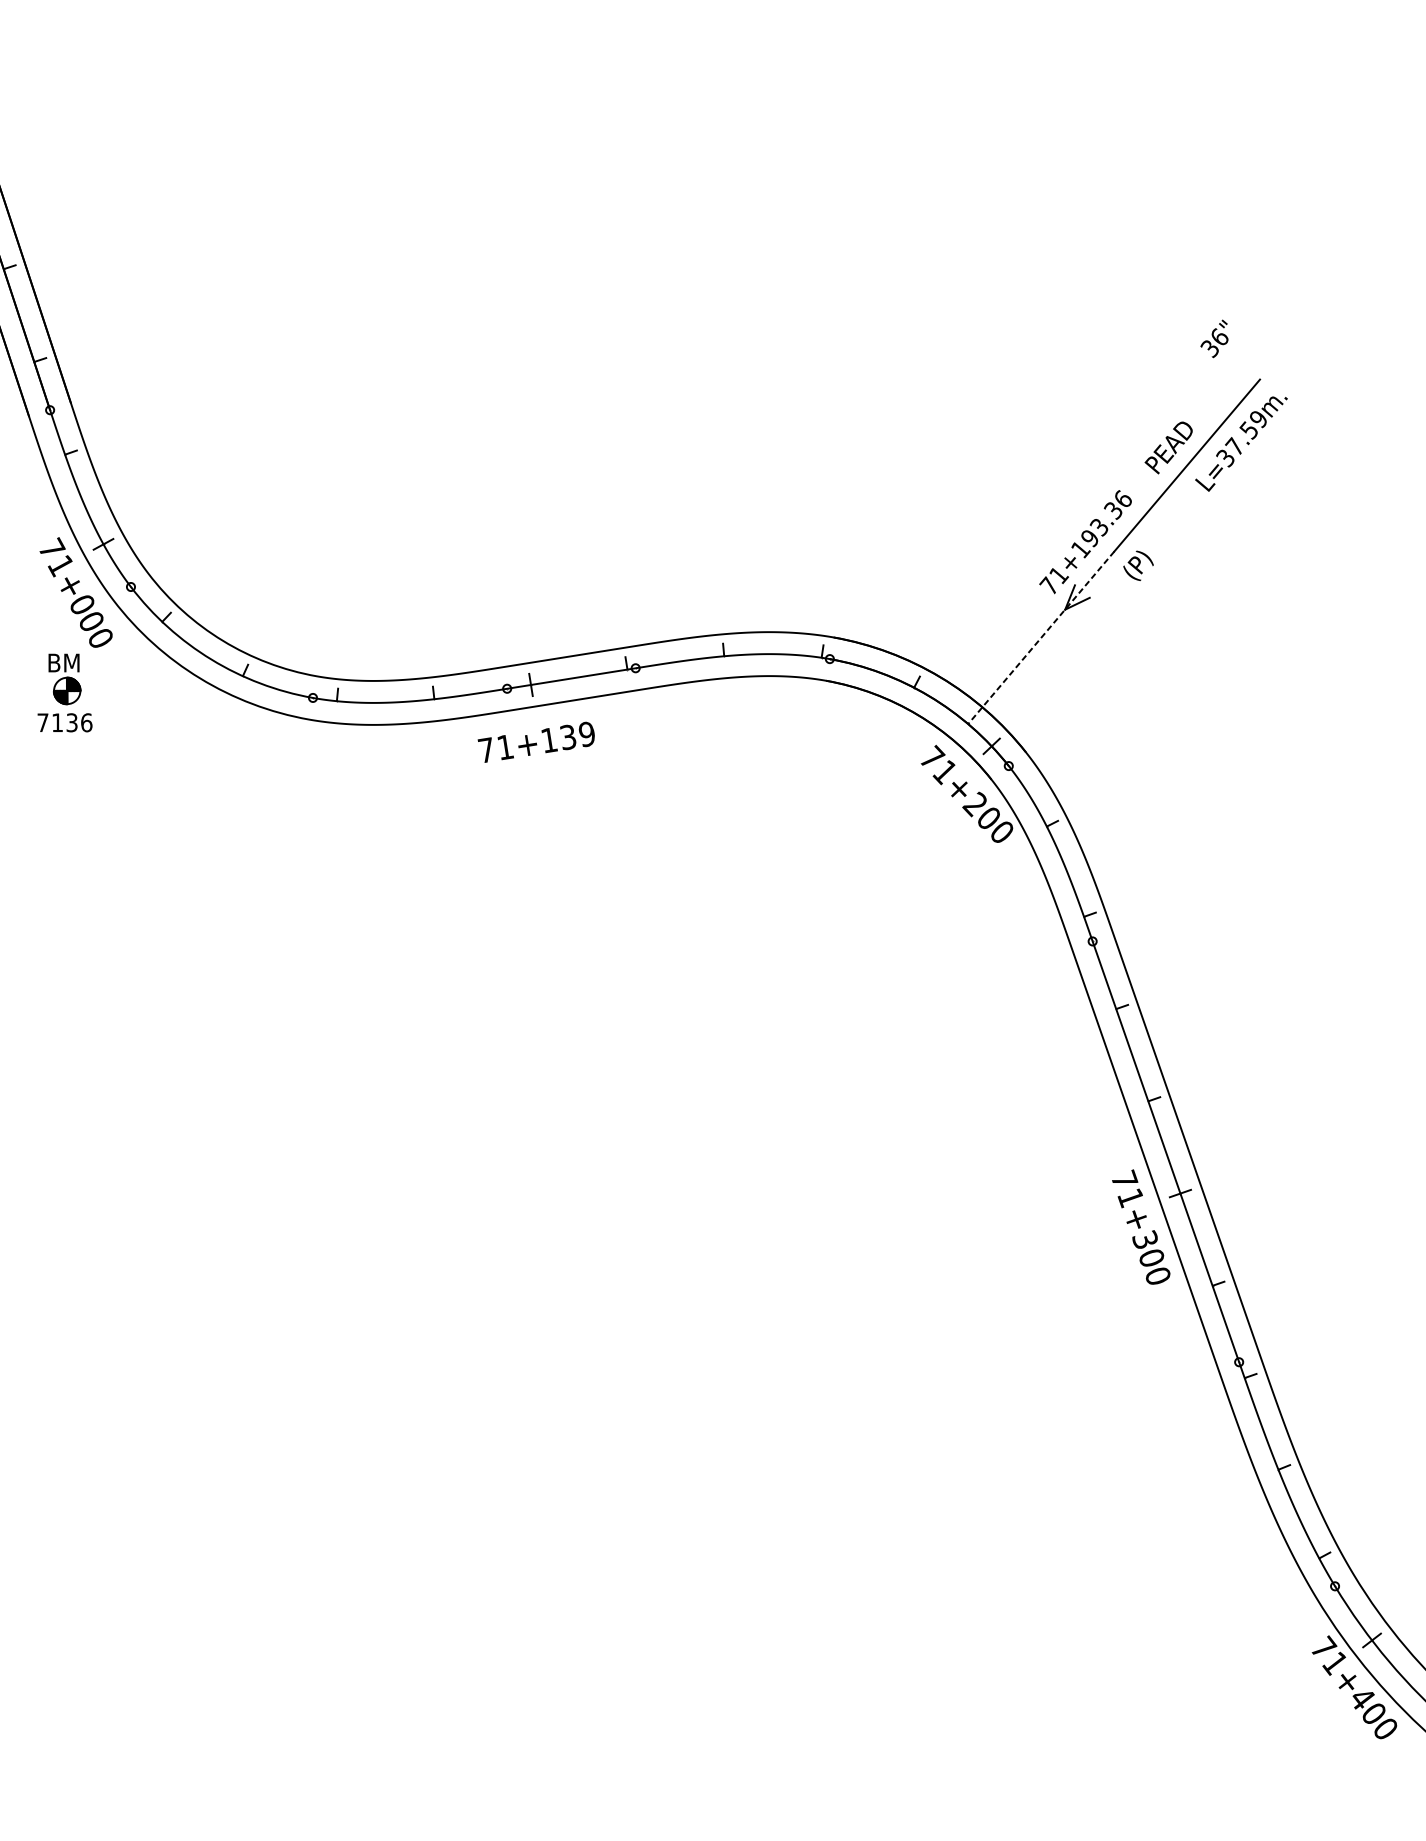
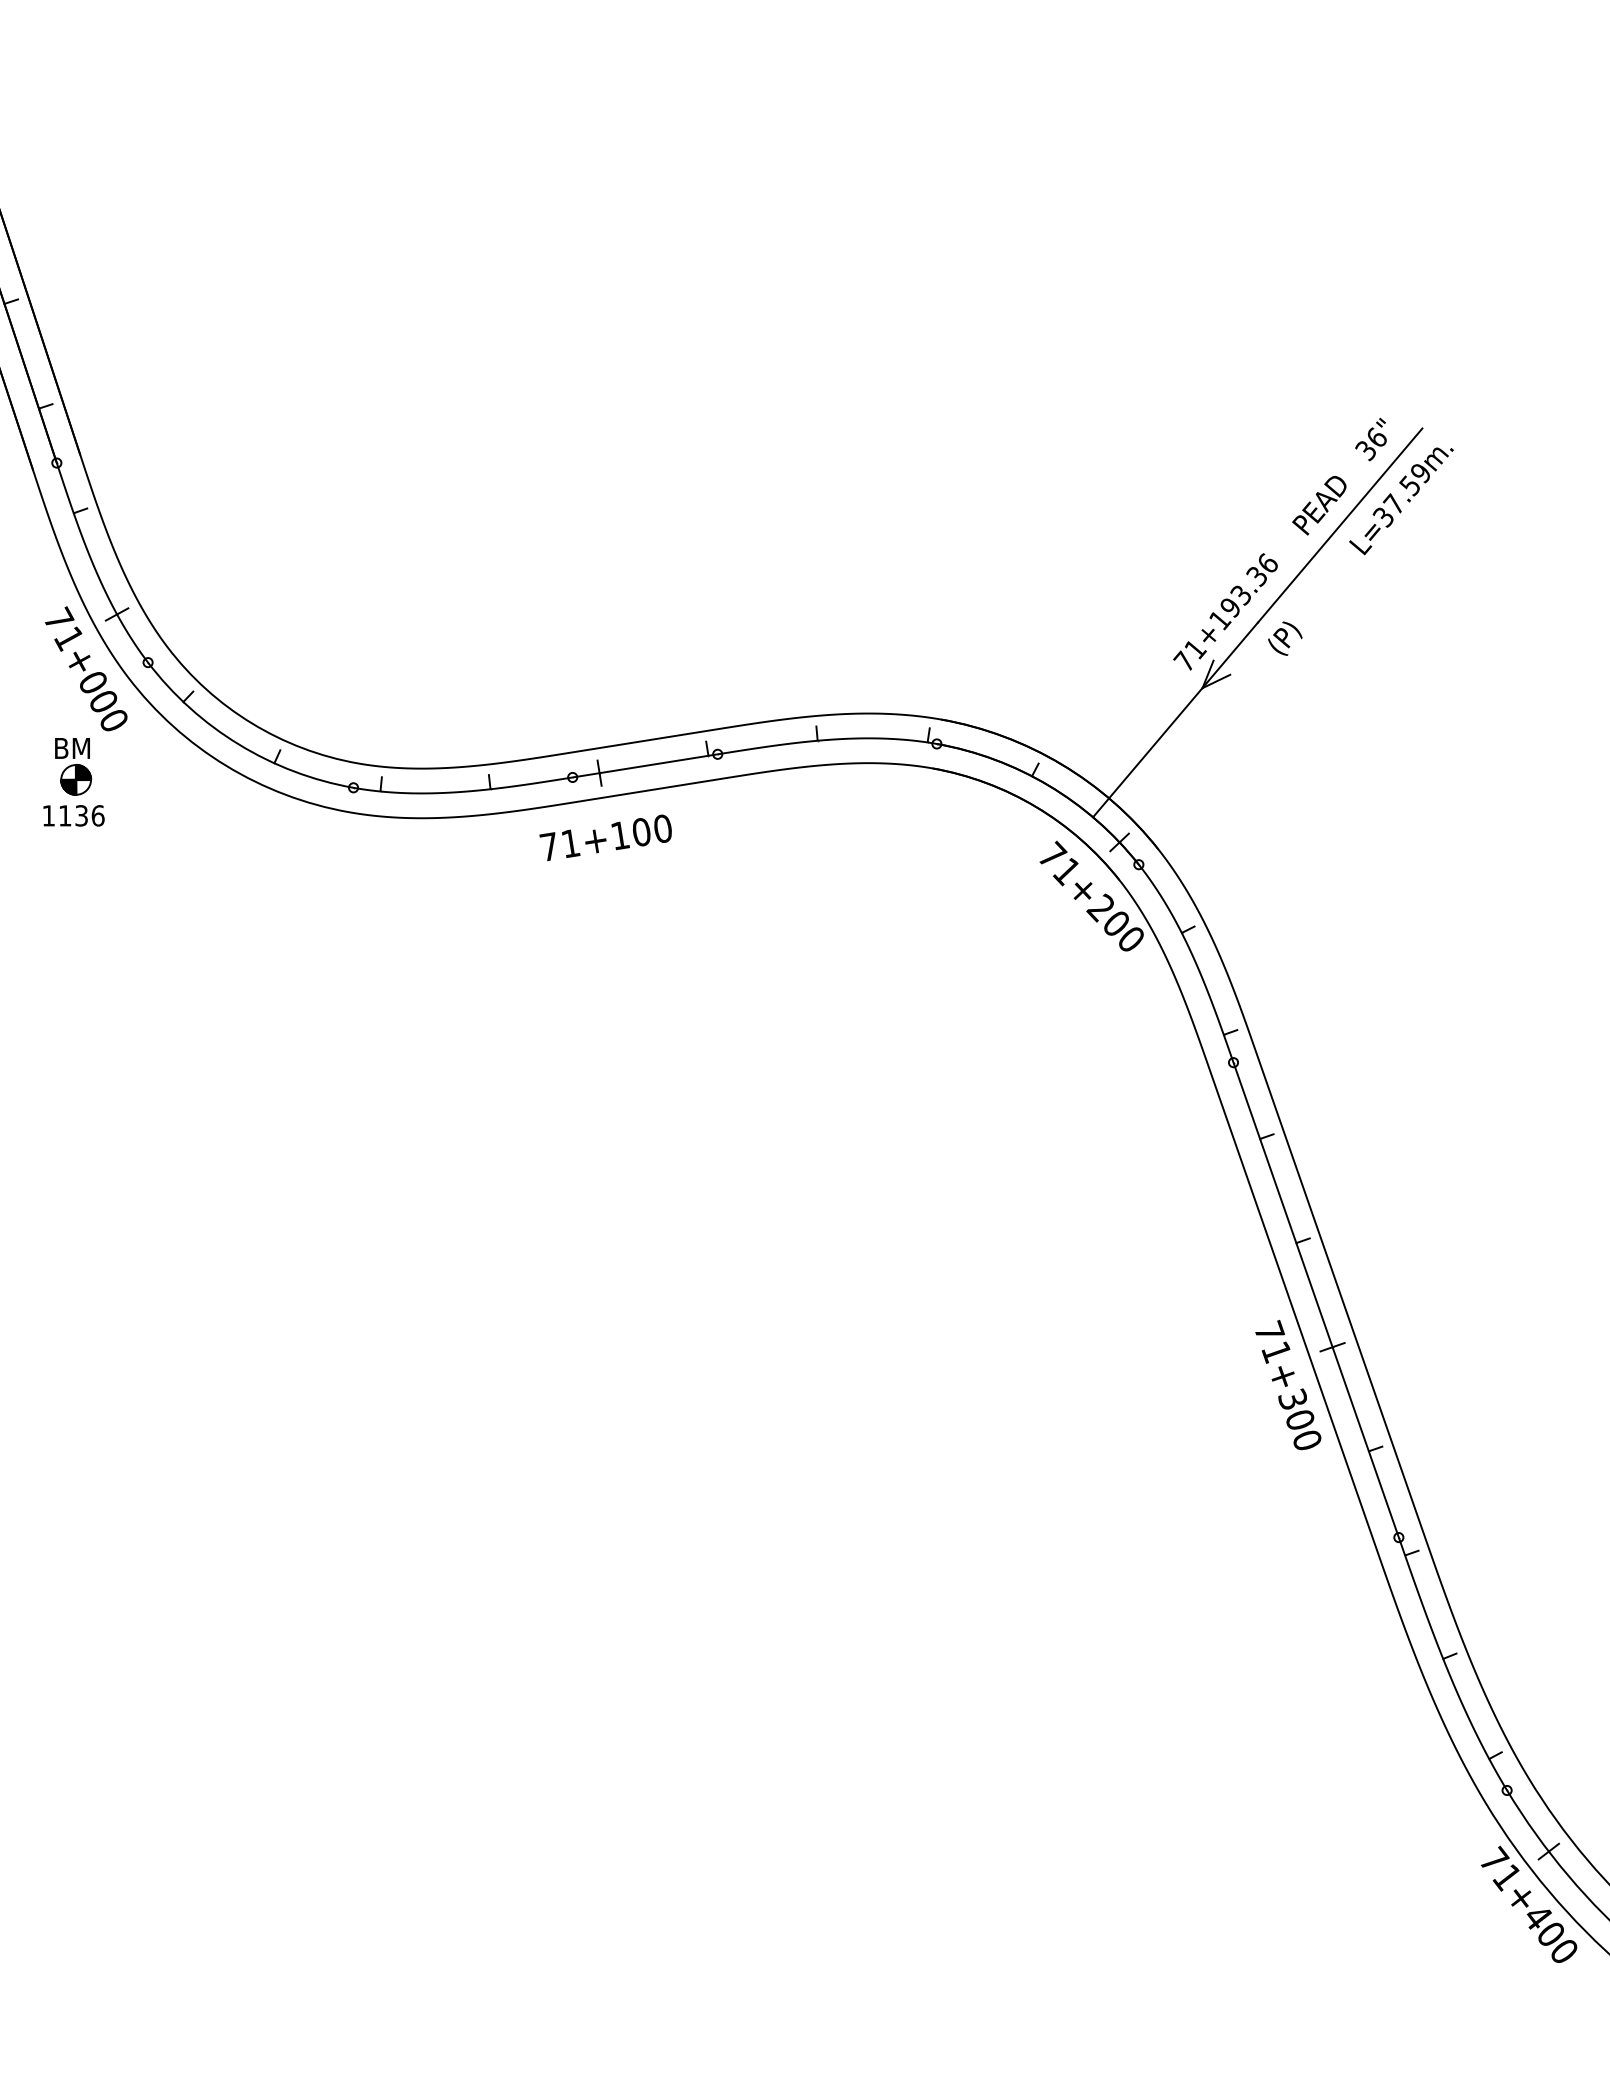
text: (1214, 338) -> (1370, 439), moved
line: (1041, 637) -> (1175, 719), dashed -> solid
text: (42, 722) -> (48, 815), 7136 -> 1136
text: (576, 735) -> (651, 830), 71+139 -> 71+100

